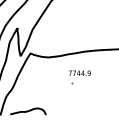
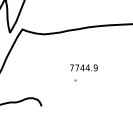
part: (79, 77) -> (83, 73), moved

